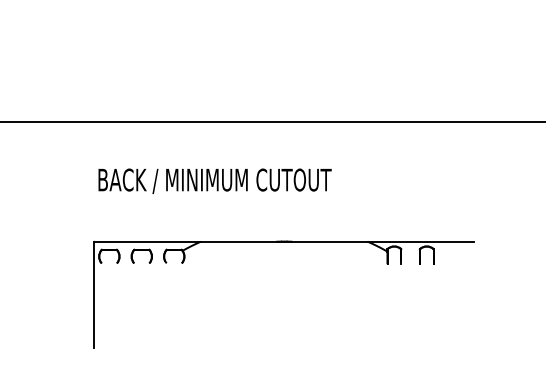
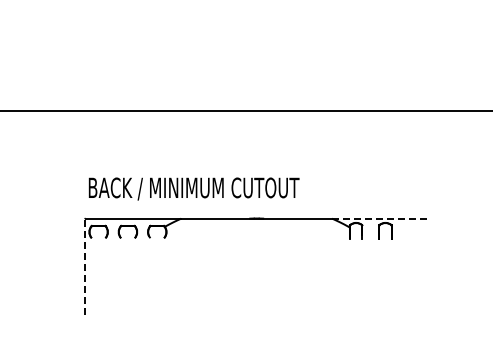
text: (214, 180) -> (193, 188), moved
line: (420, 241) -> (379, 218), solid -> dashed
line: (94, 295) -> (85, 267), solid -> dashed

